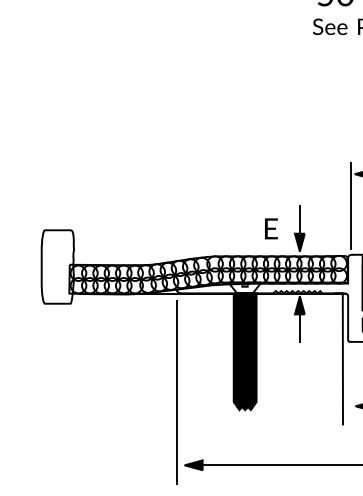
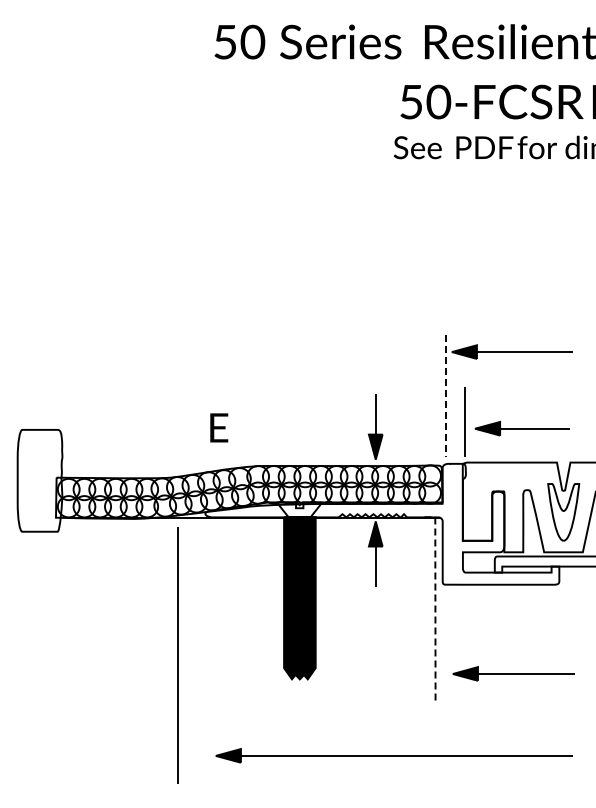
line: (350, 206) -> (446, 396), solid -> dashed
text: (271, 228) -> (219, 427), moved
line: (342, 354) -> (435, 601), solid -> dashed
line: (176, 392) -> (177, 655), moved

